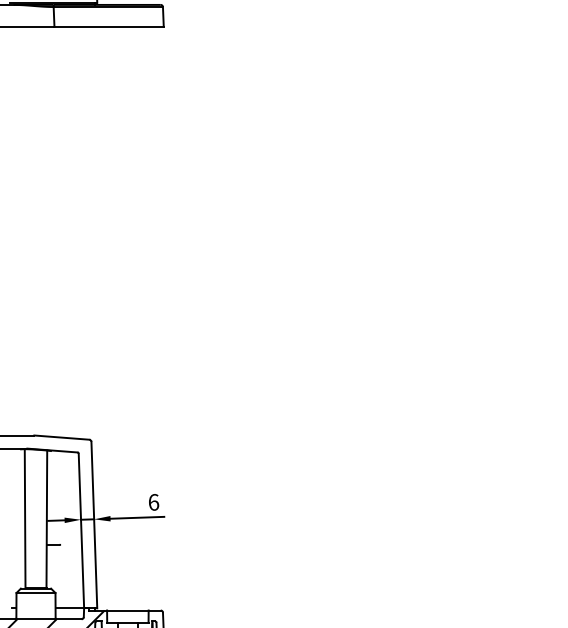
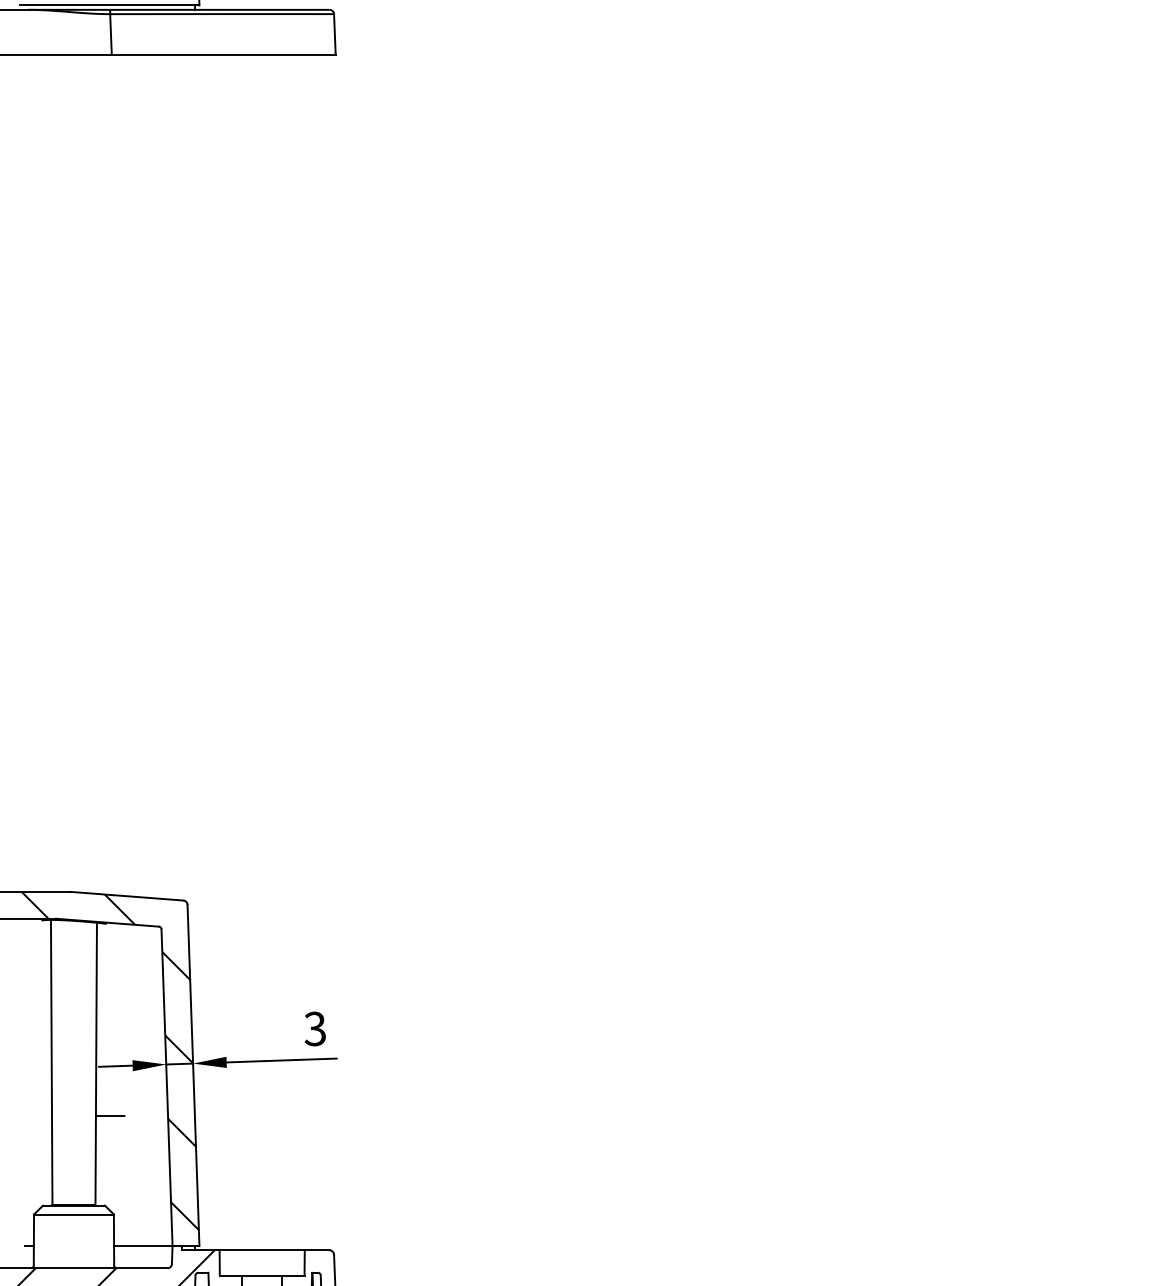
text: (153, 502) -> (314, 1029), 6 -> 3
hatch: (53, 517) -> (109, 1059), added

